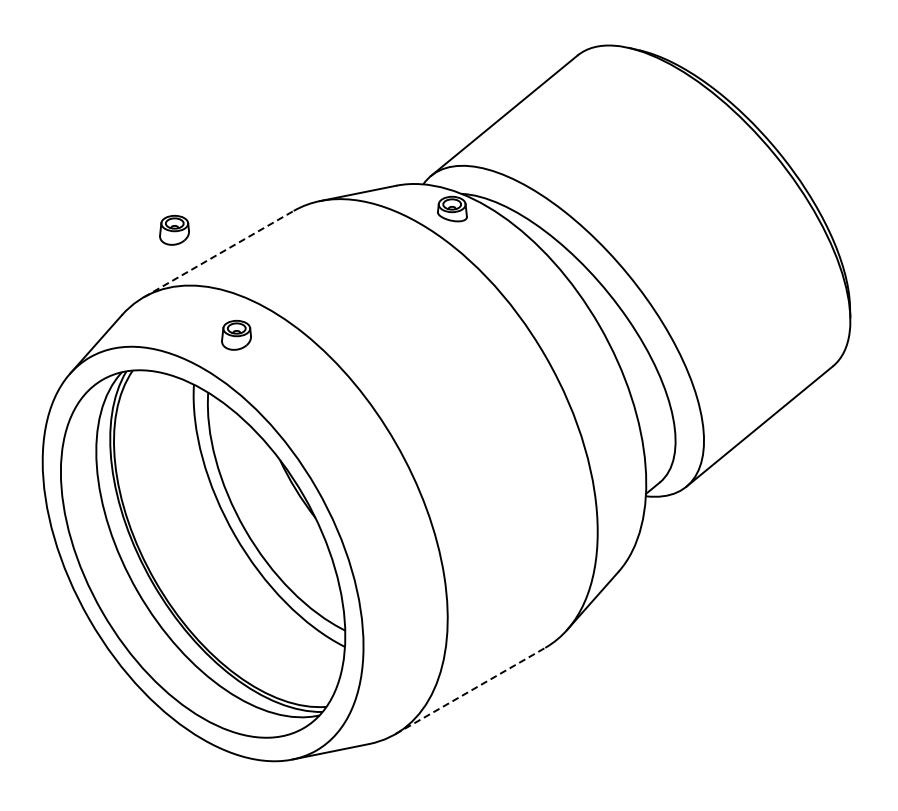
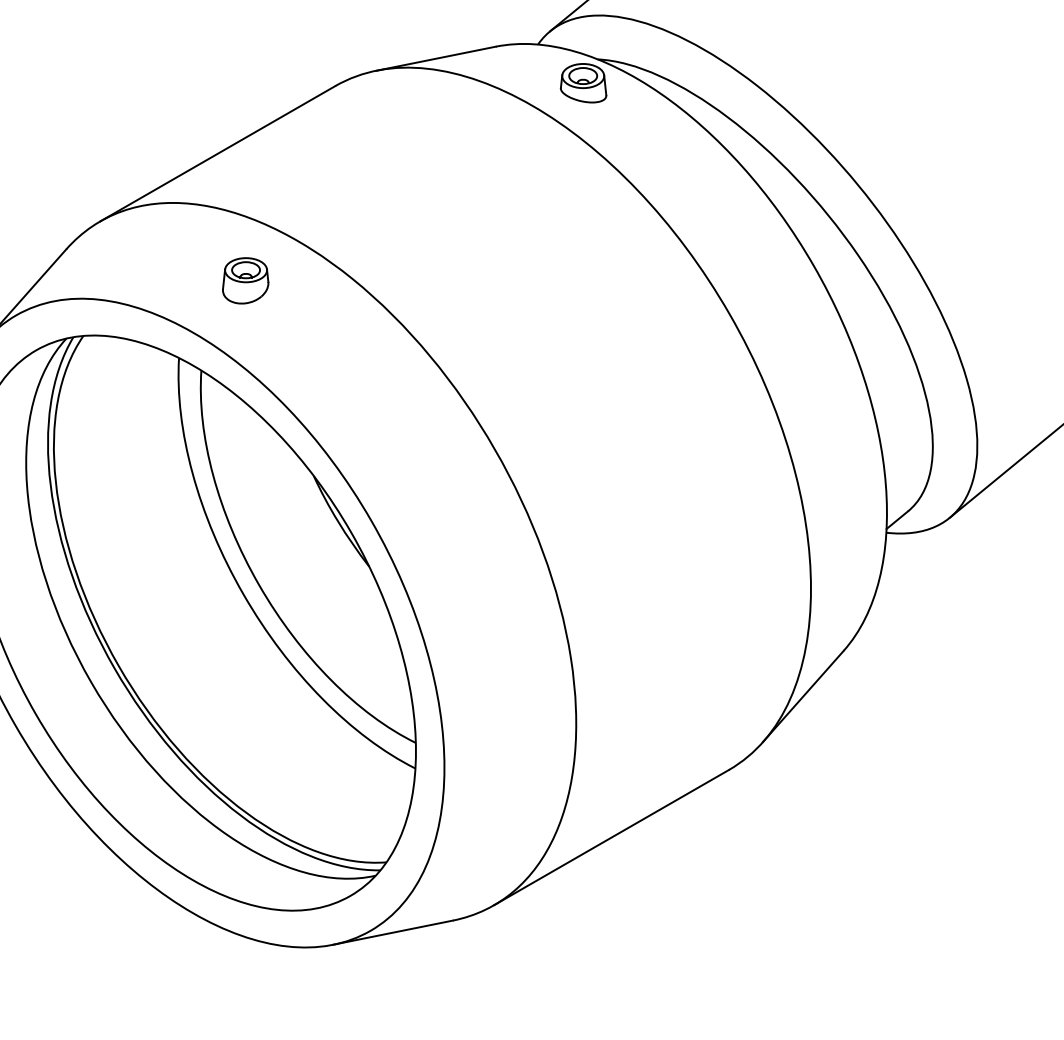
part: (174, 229) -> (148, 115), removed
line: (218, 254) -> (217, 154), dashed -> solid
line: (470, 691) -> (611, 838), dashed -> solid

